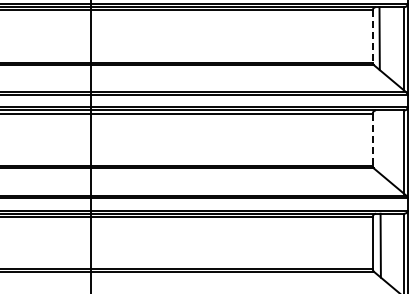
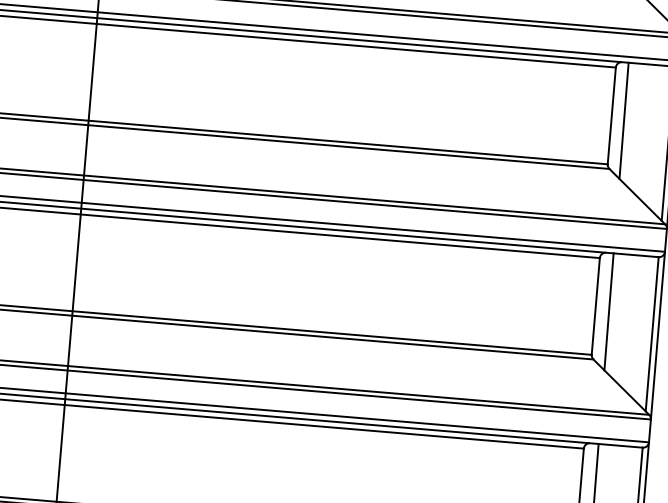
line: (372, 37) -> (611, 117), dashed -> solid
line: (372, 140) -> (595, 307), dashed -> solid
line: (380, 141) -> (609, 310), added

